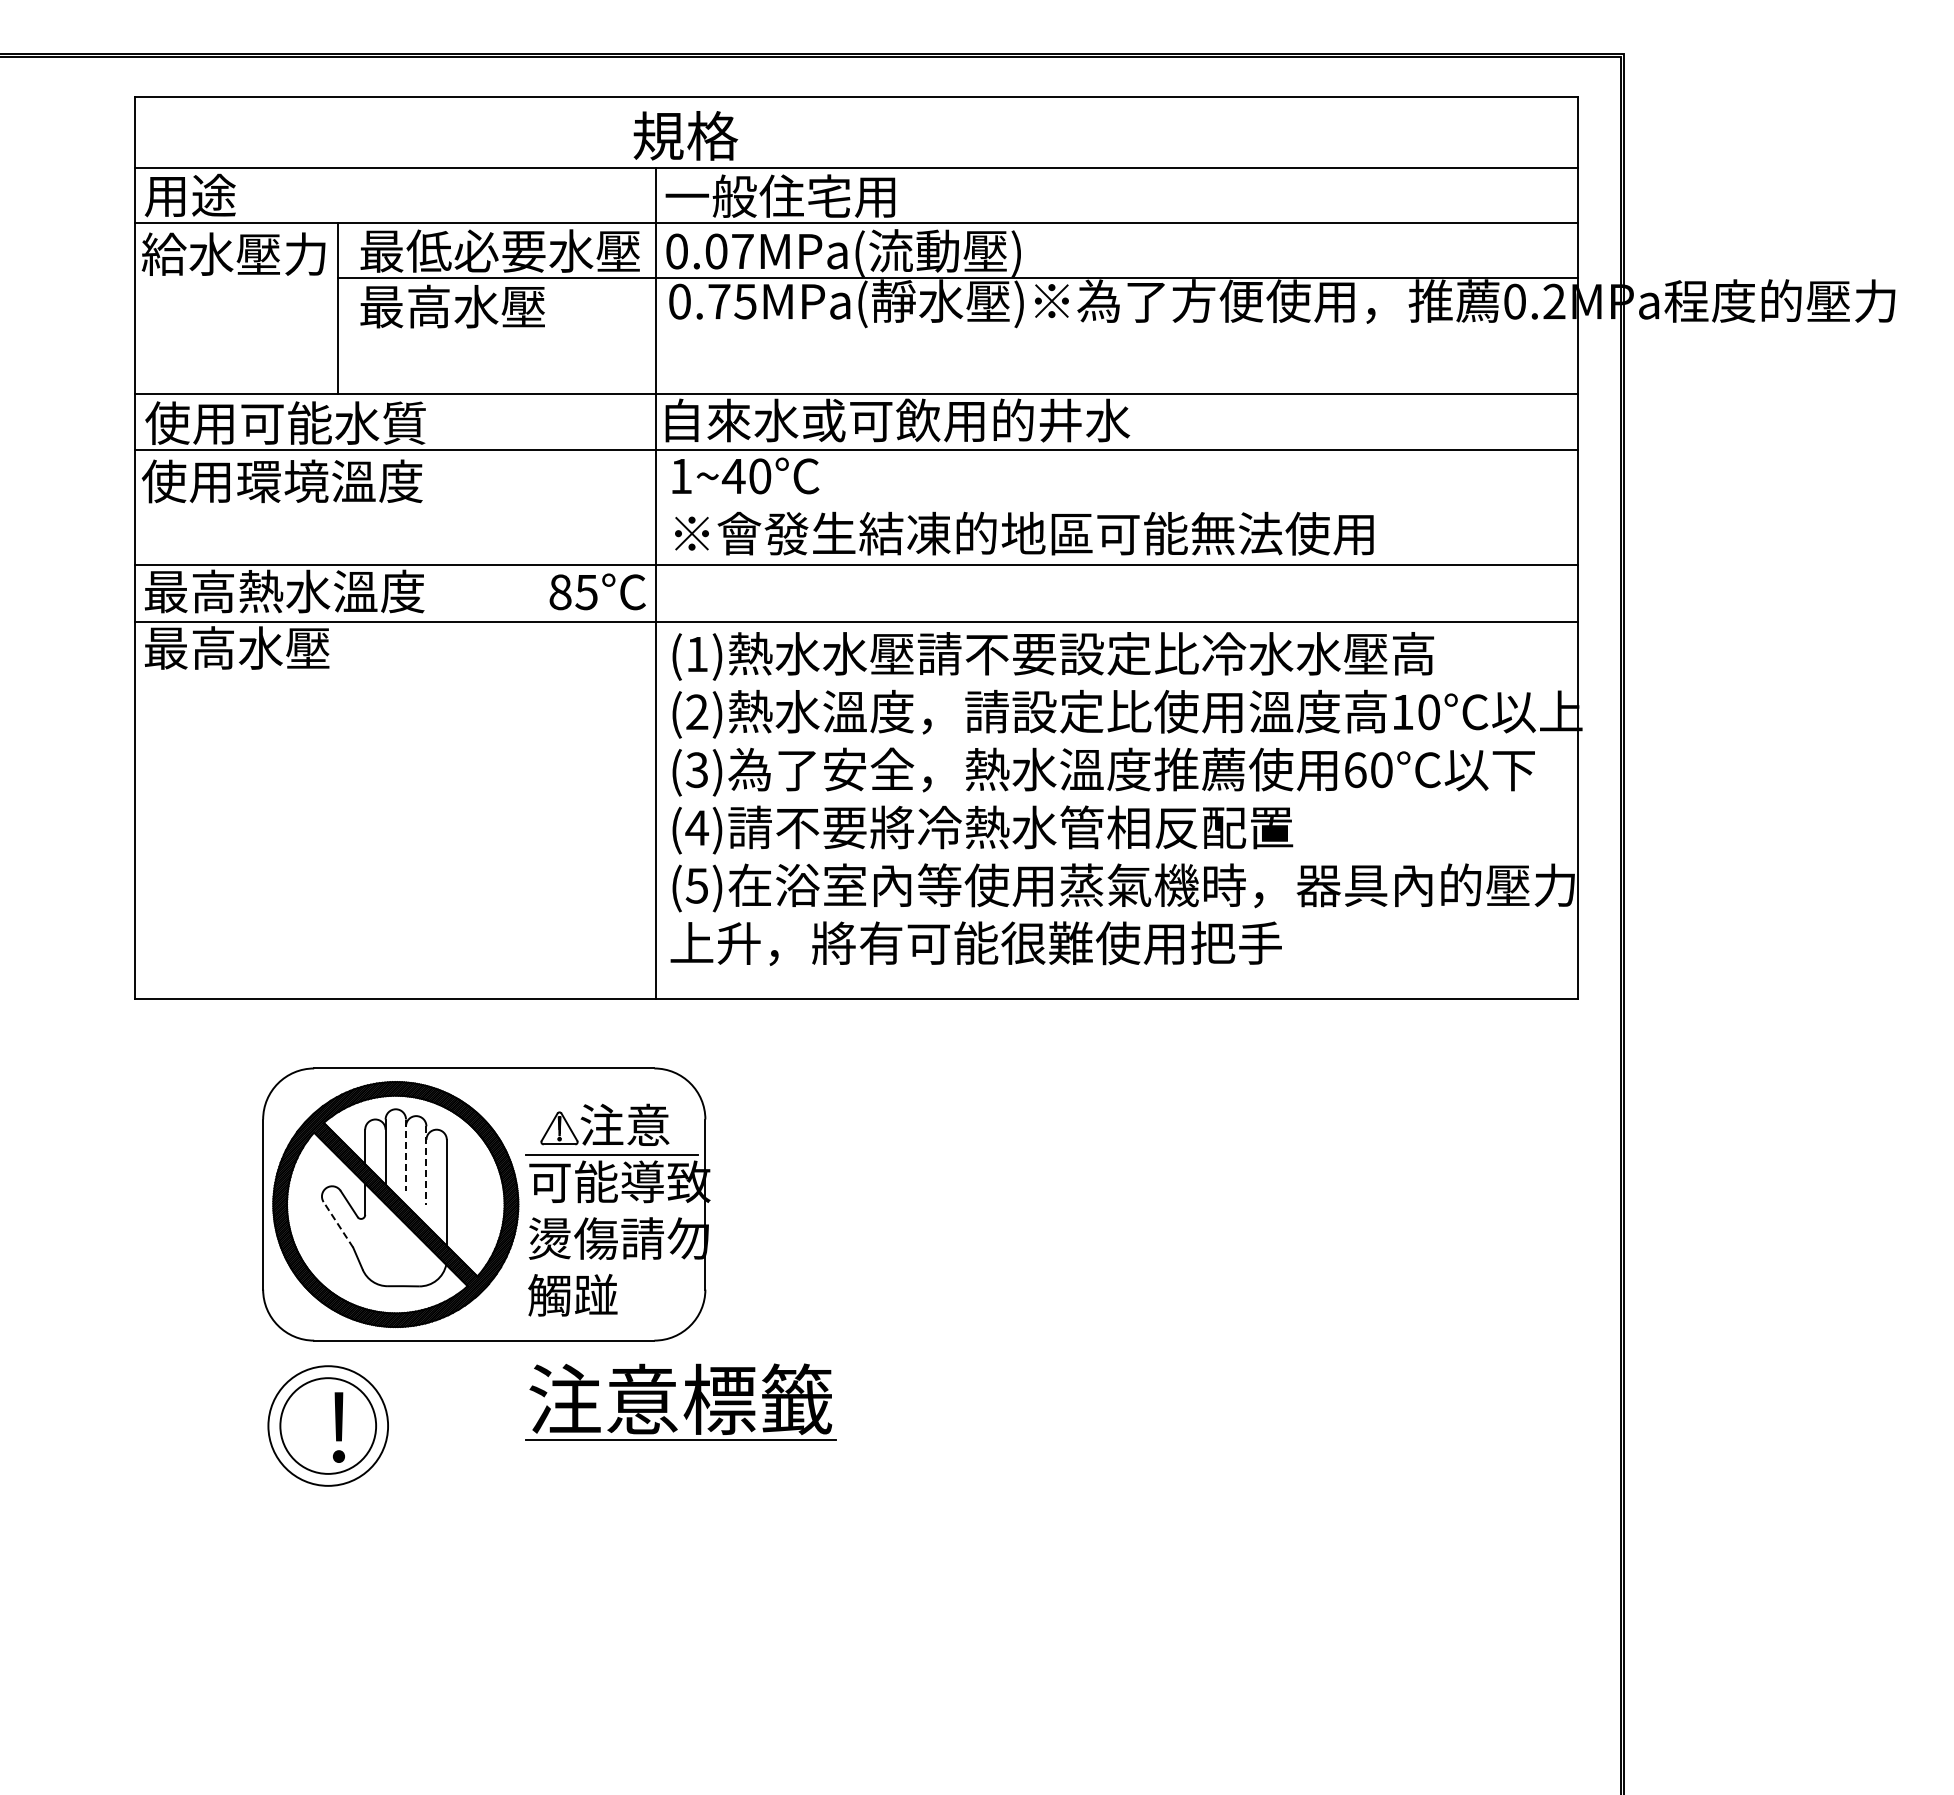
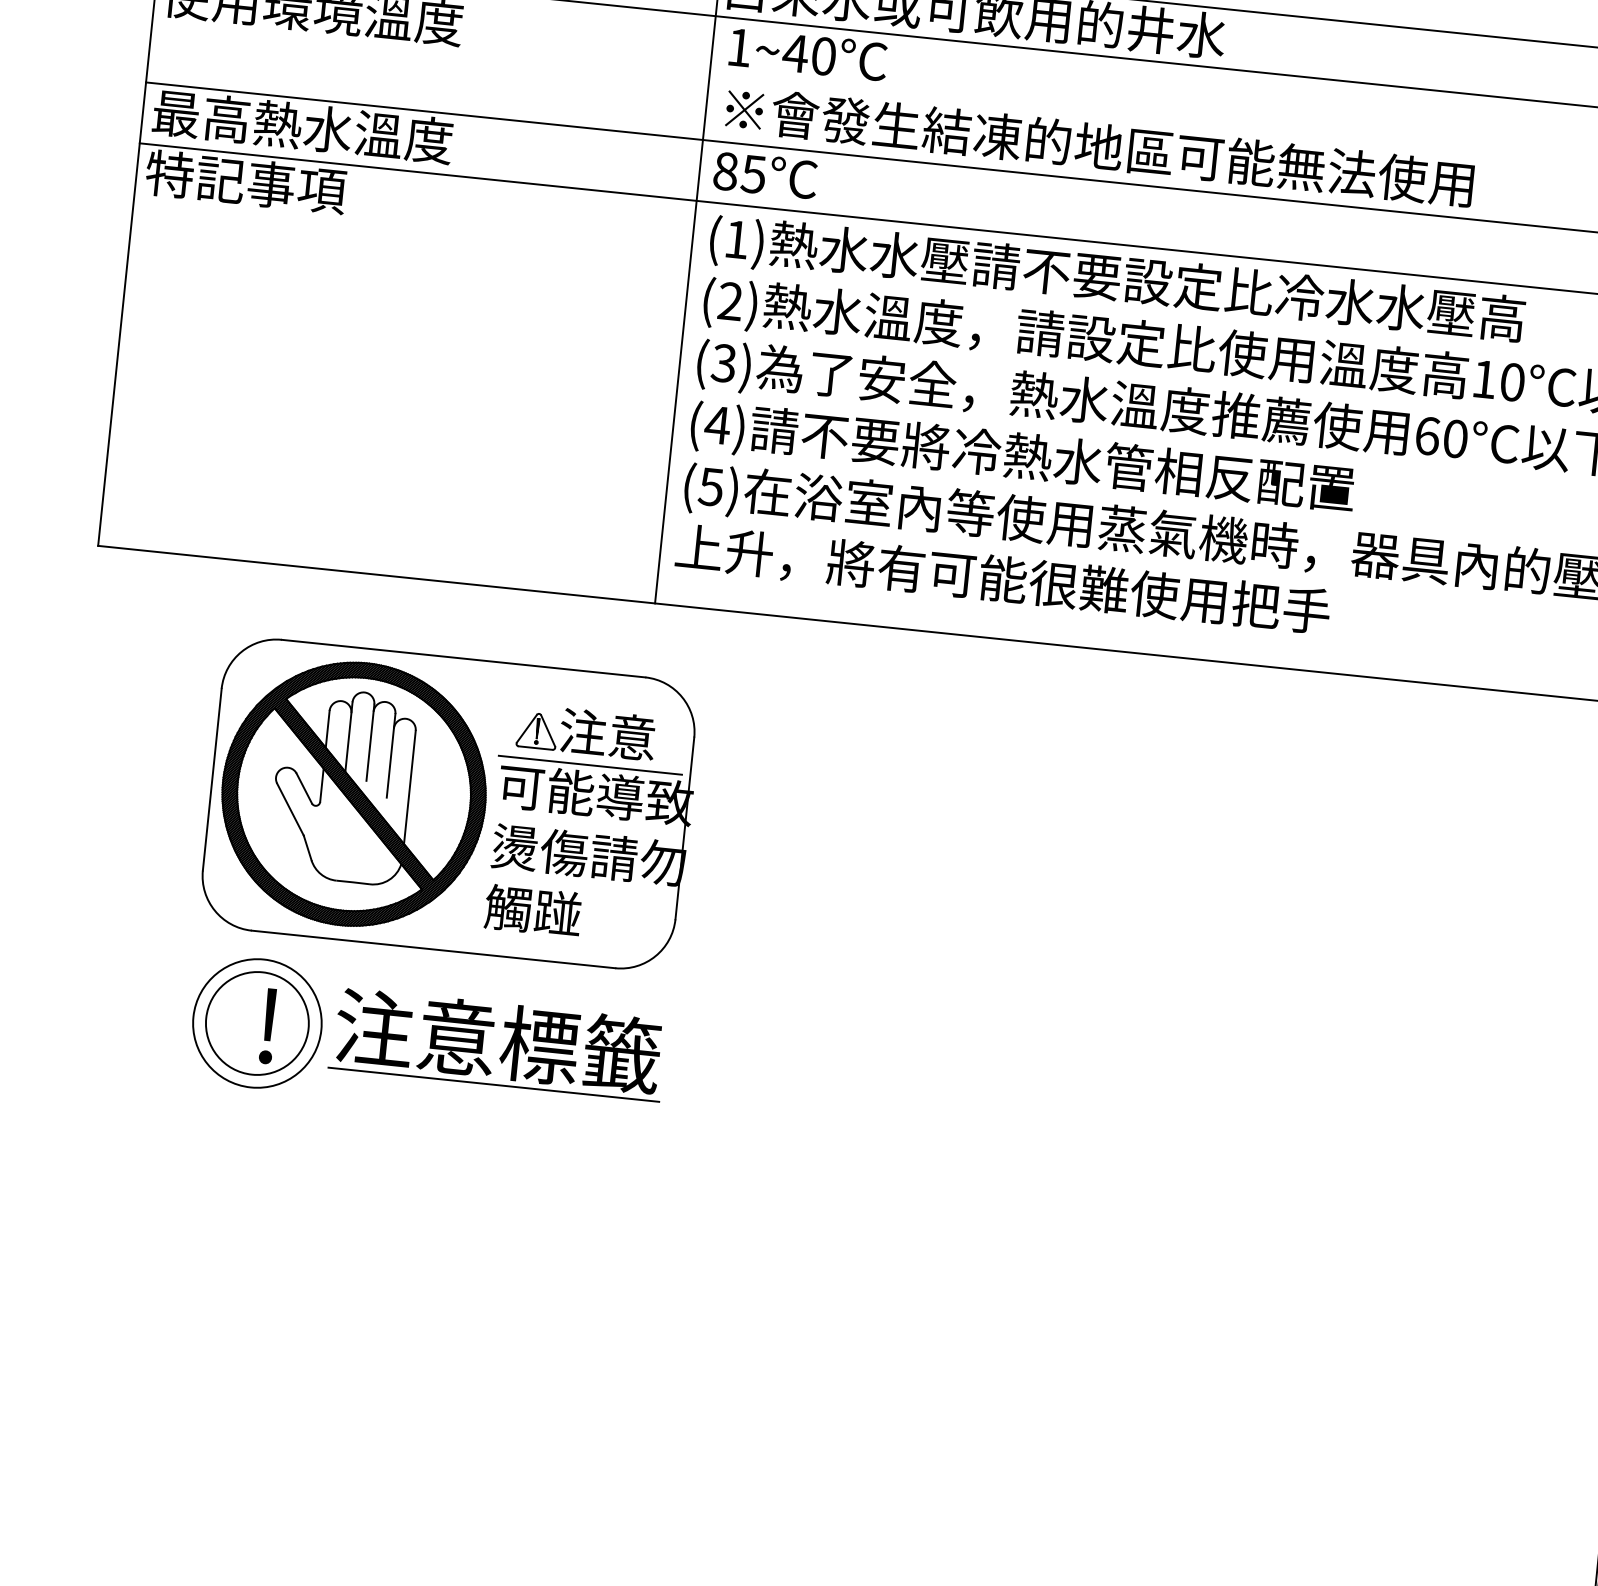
text: (597, 591) -> (765, 174), moved
text: (237, 647) -> (246, 181), 最高水壓 -> 特記事項
line: (406, 1155) -> (370, 743), dashed -> solid
line: (426, 1165) -> (391, 755), dashed -> solid
line: (338, 1224) -> (290, 809), dashed -> solid
part: (689, 1403) -> (506, 1046), moved

